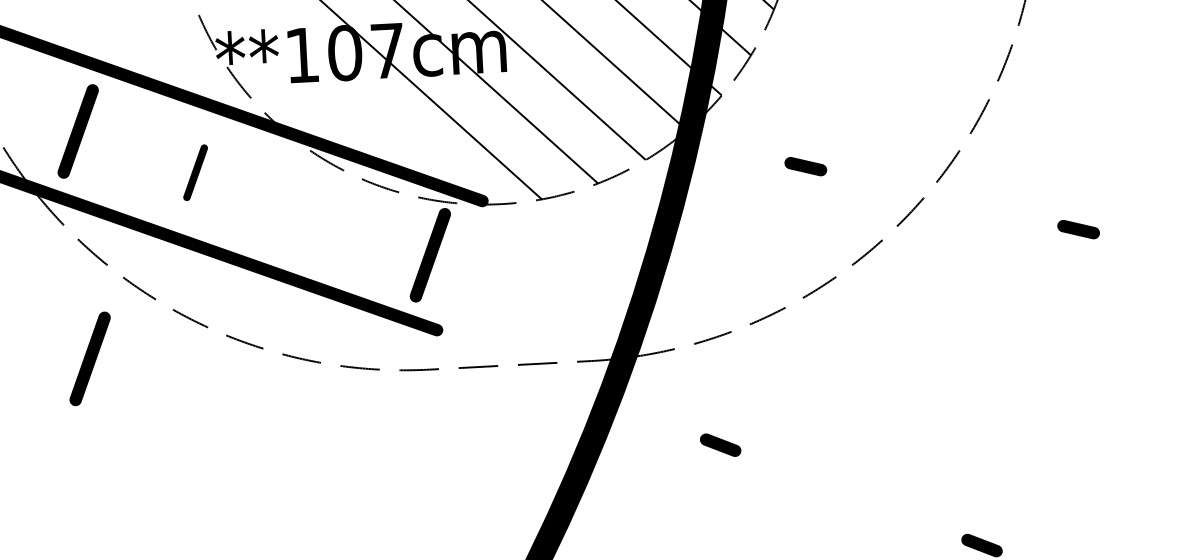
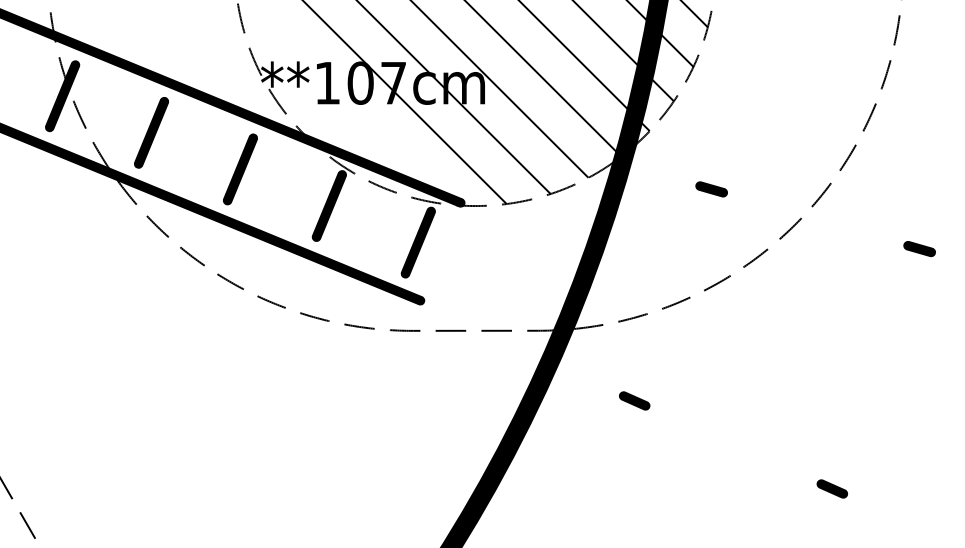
part: (195, 172) -> (240, 169), size x1.67
fill: (313, 213) -> (329, 205), added
part: (90, 358) -> (151, 308), removed

